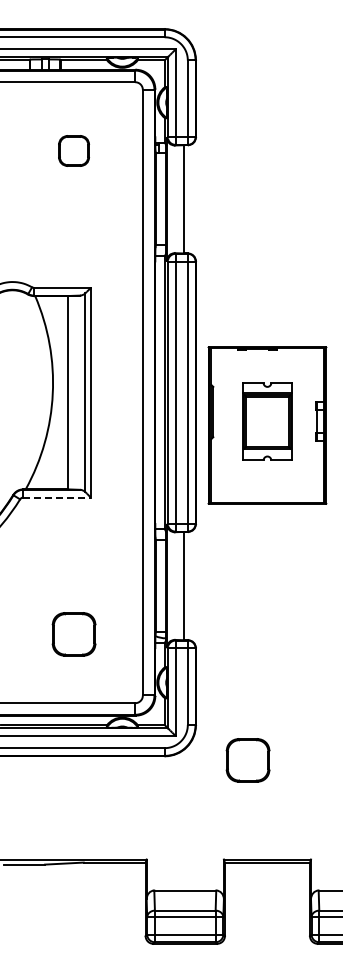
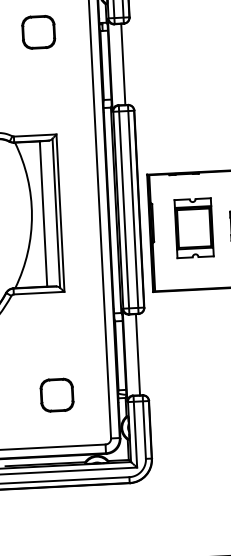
part: (73, 150) -> (38, 32), size x1.43
line: (57, 497) -> (39, 293), dashed -> solid
part: (247, 760) -> (192, 483), removed

